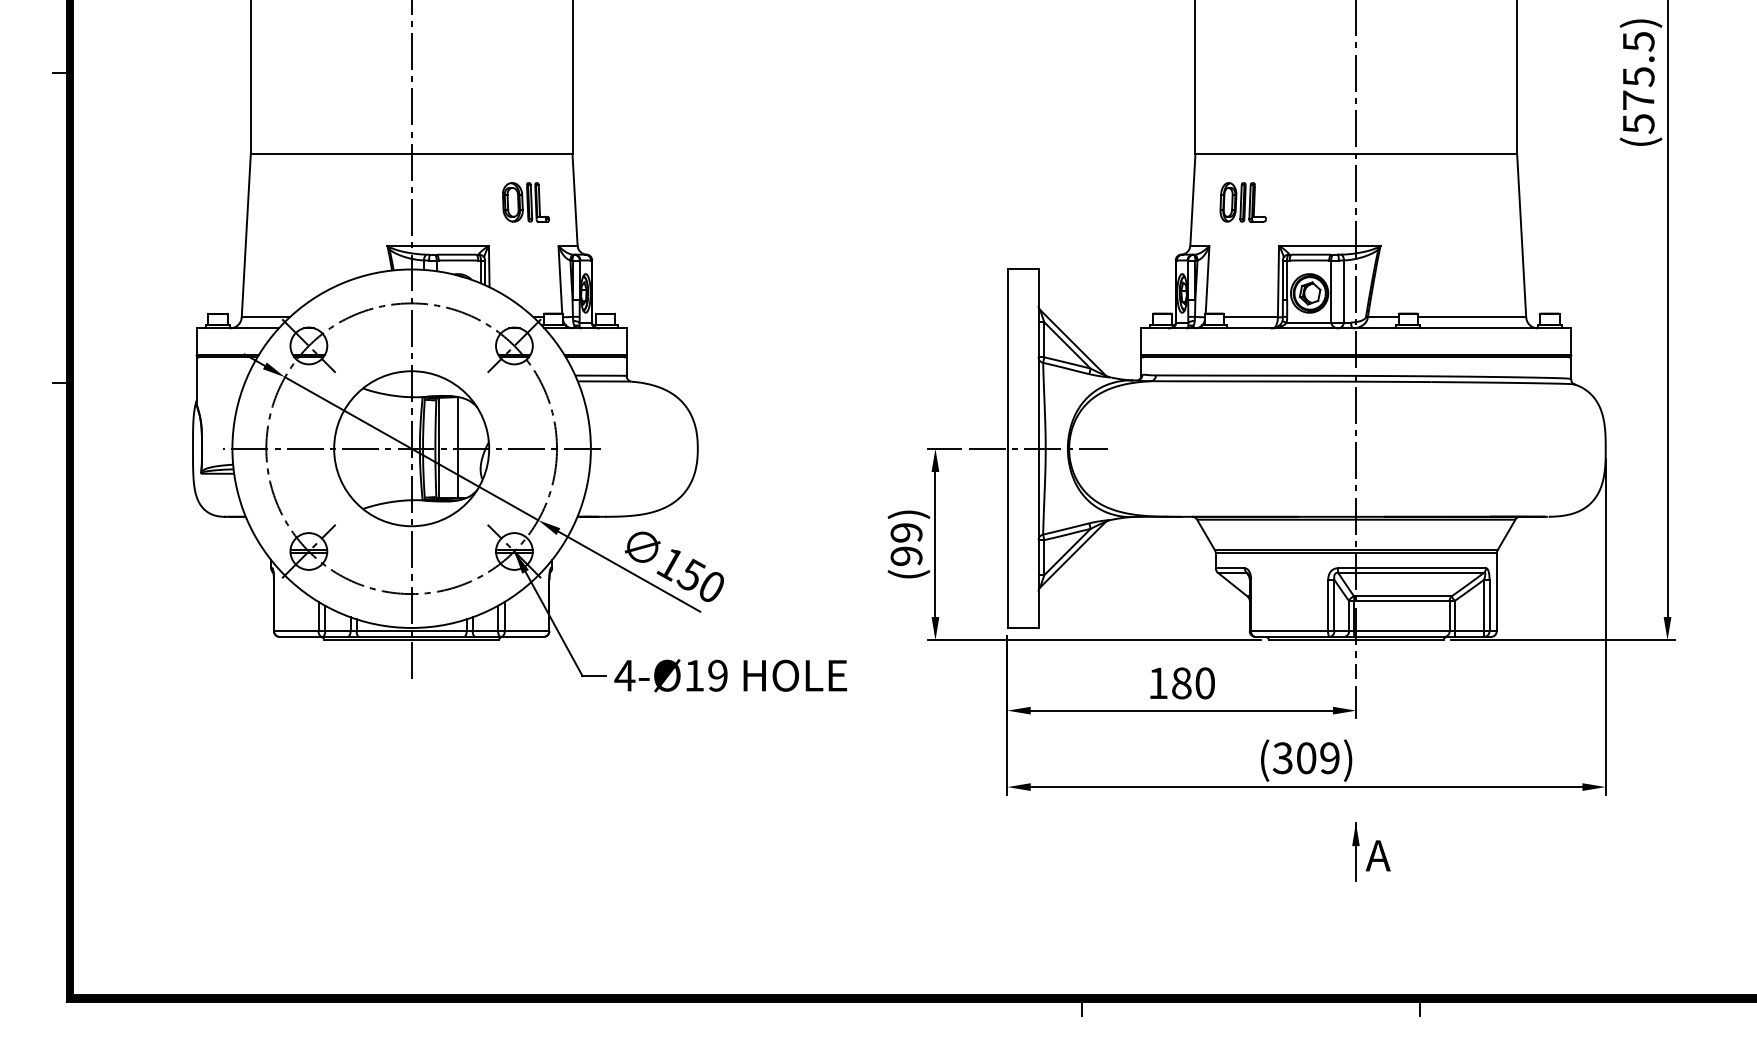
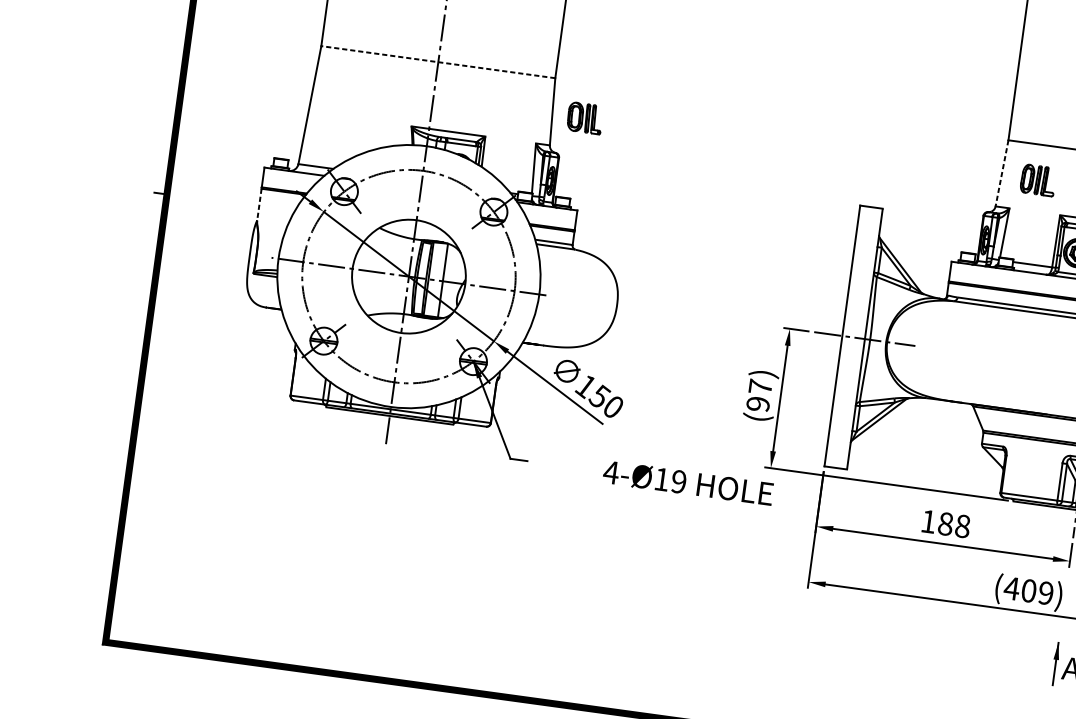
line: (411, 153) -> (438, 61), solid -> dashed
line: (1192, 199) -> (1001, 173), solid -> dashed
part: (526, 202) -> (585, 118), moved
line: (196, 379) -> (259, 204), solid -> dashed
text: (906, 532) -> (760, 386), (99) -> (97)
text: (730, 675) -> (688, 482), moved
text: (1205, 683) -> (963, 526), 180 -> 188
text: (1282, 758) -> (1011, 588), (309) -> (409)

